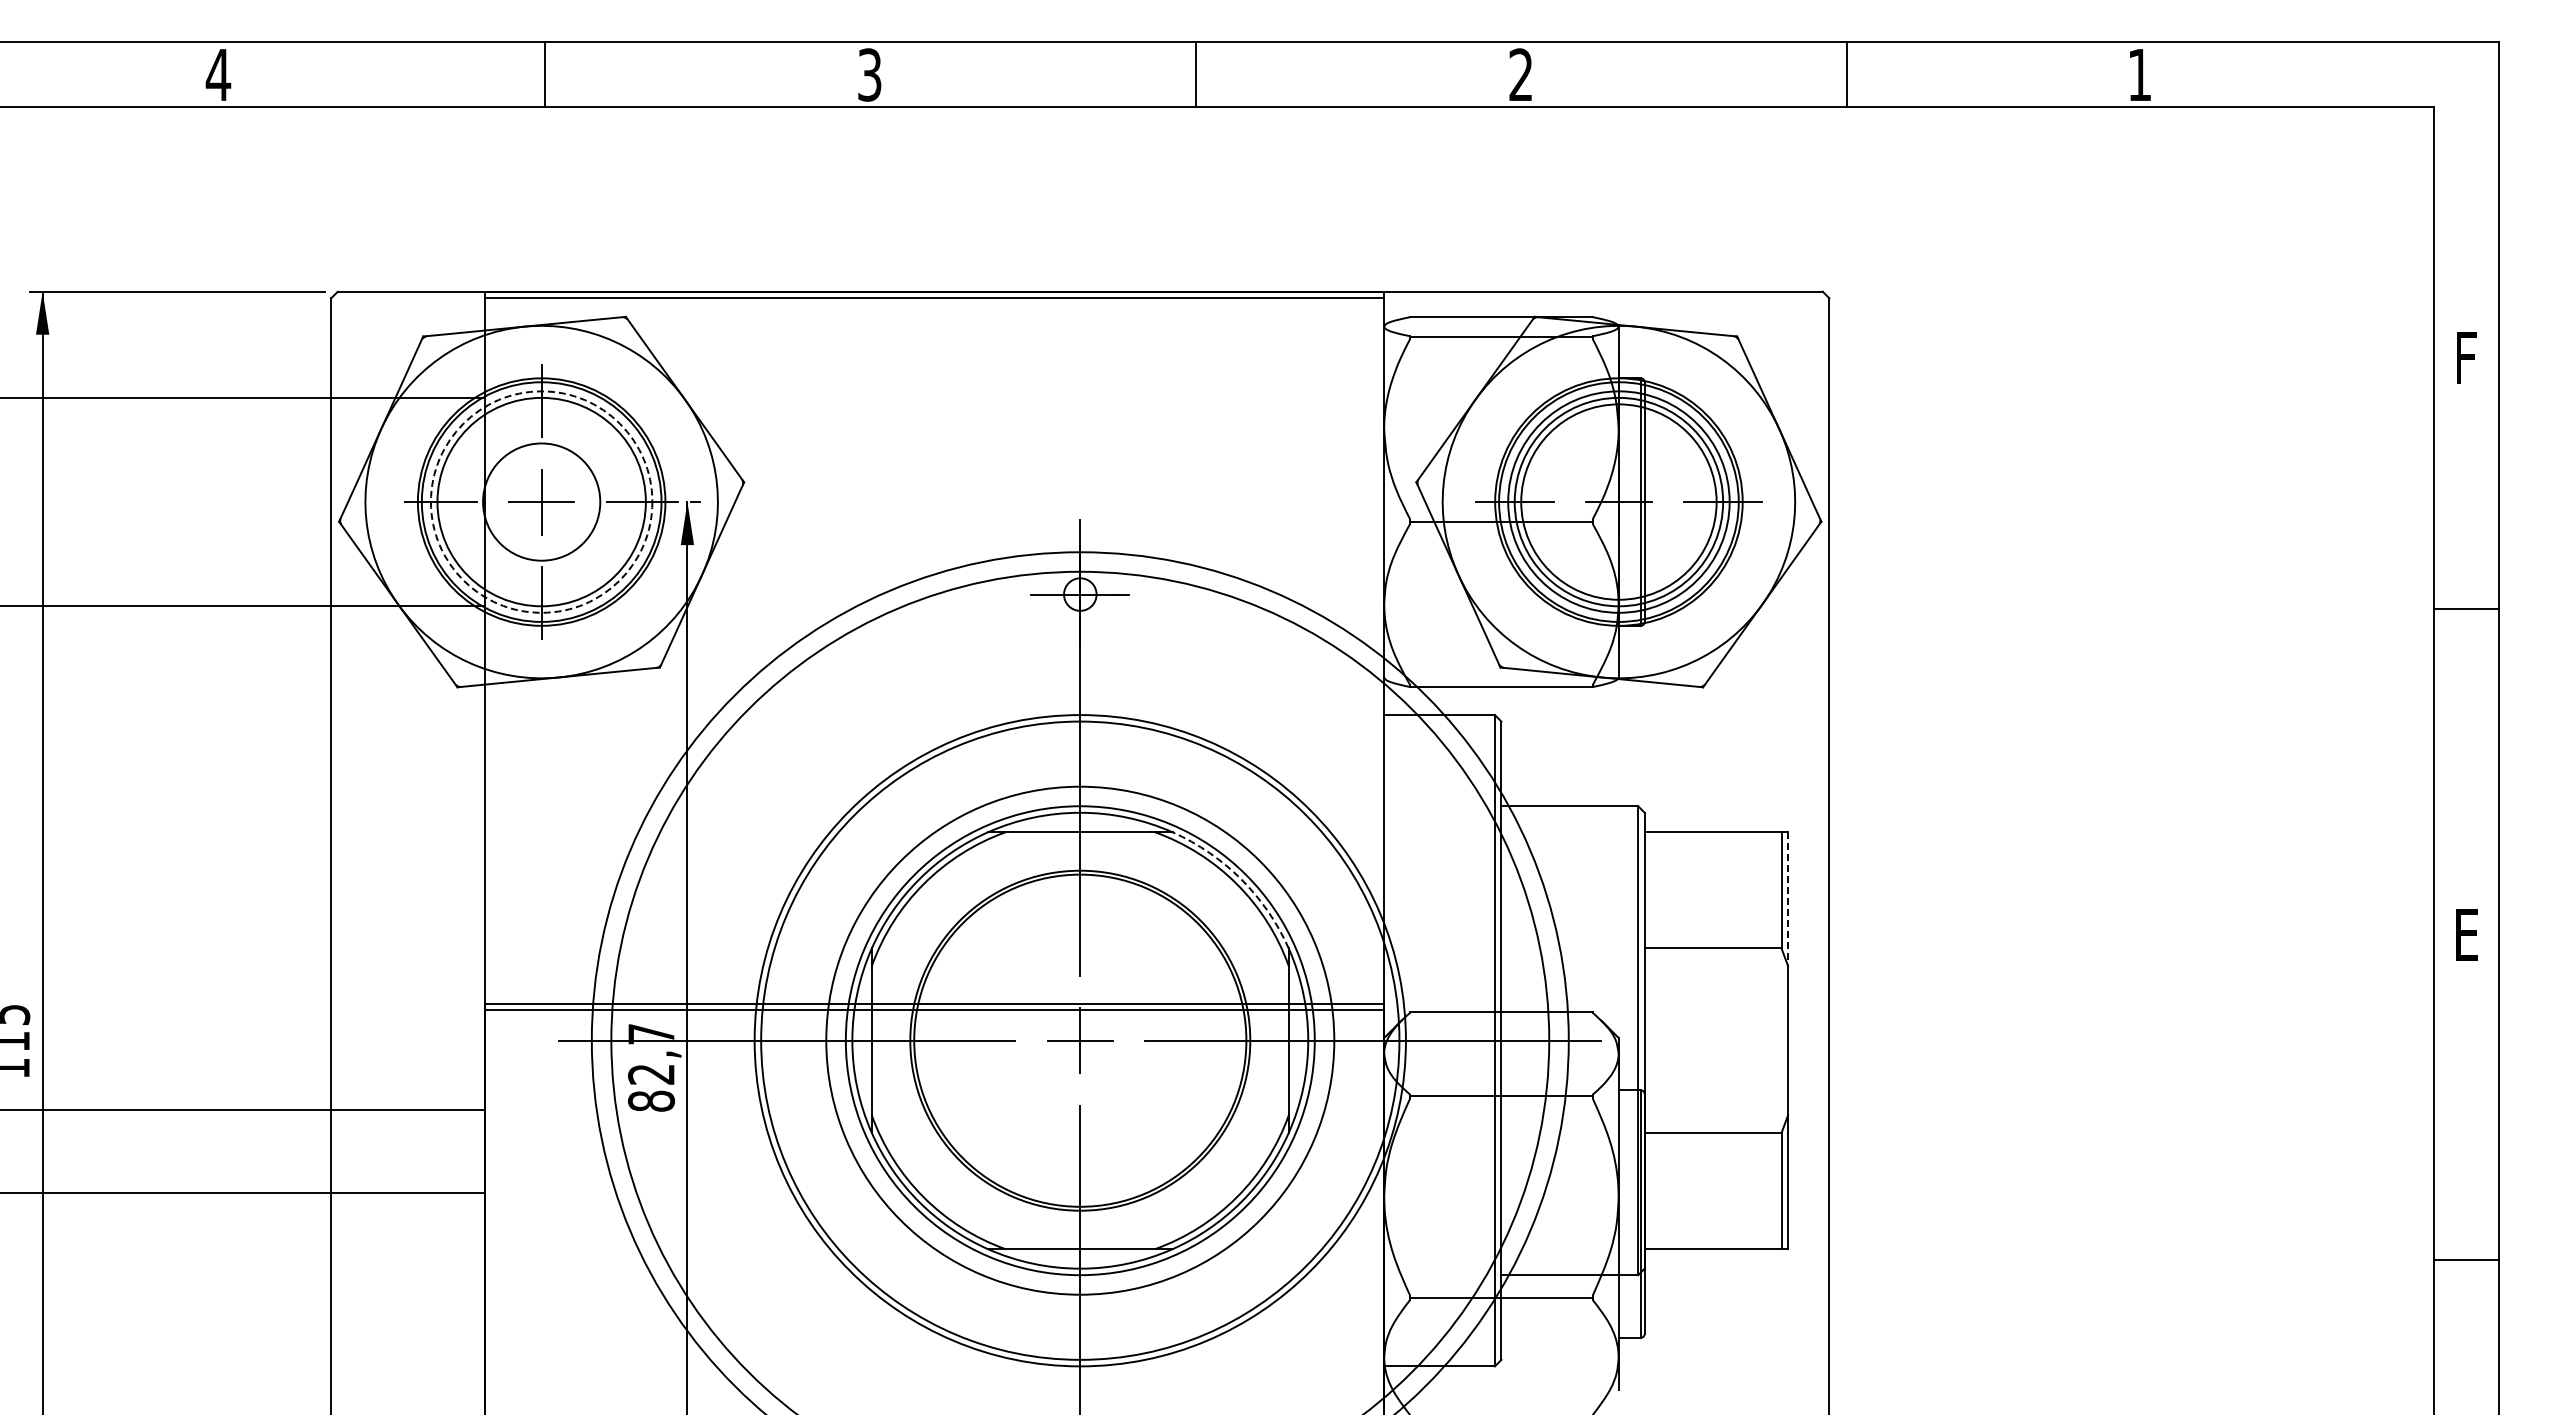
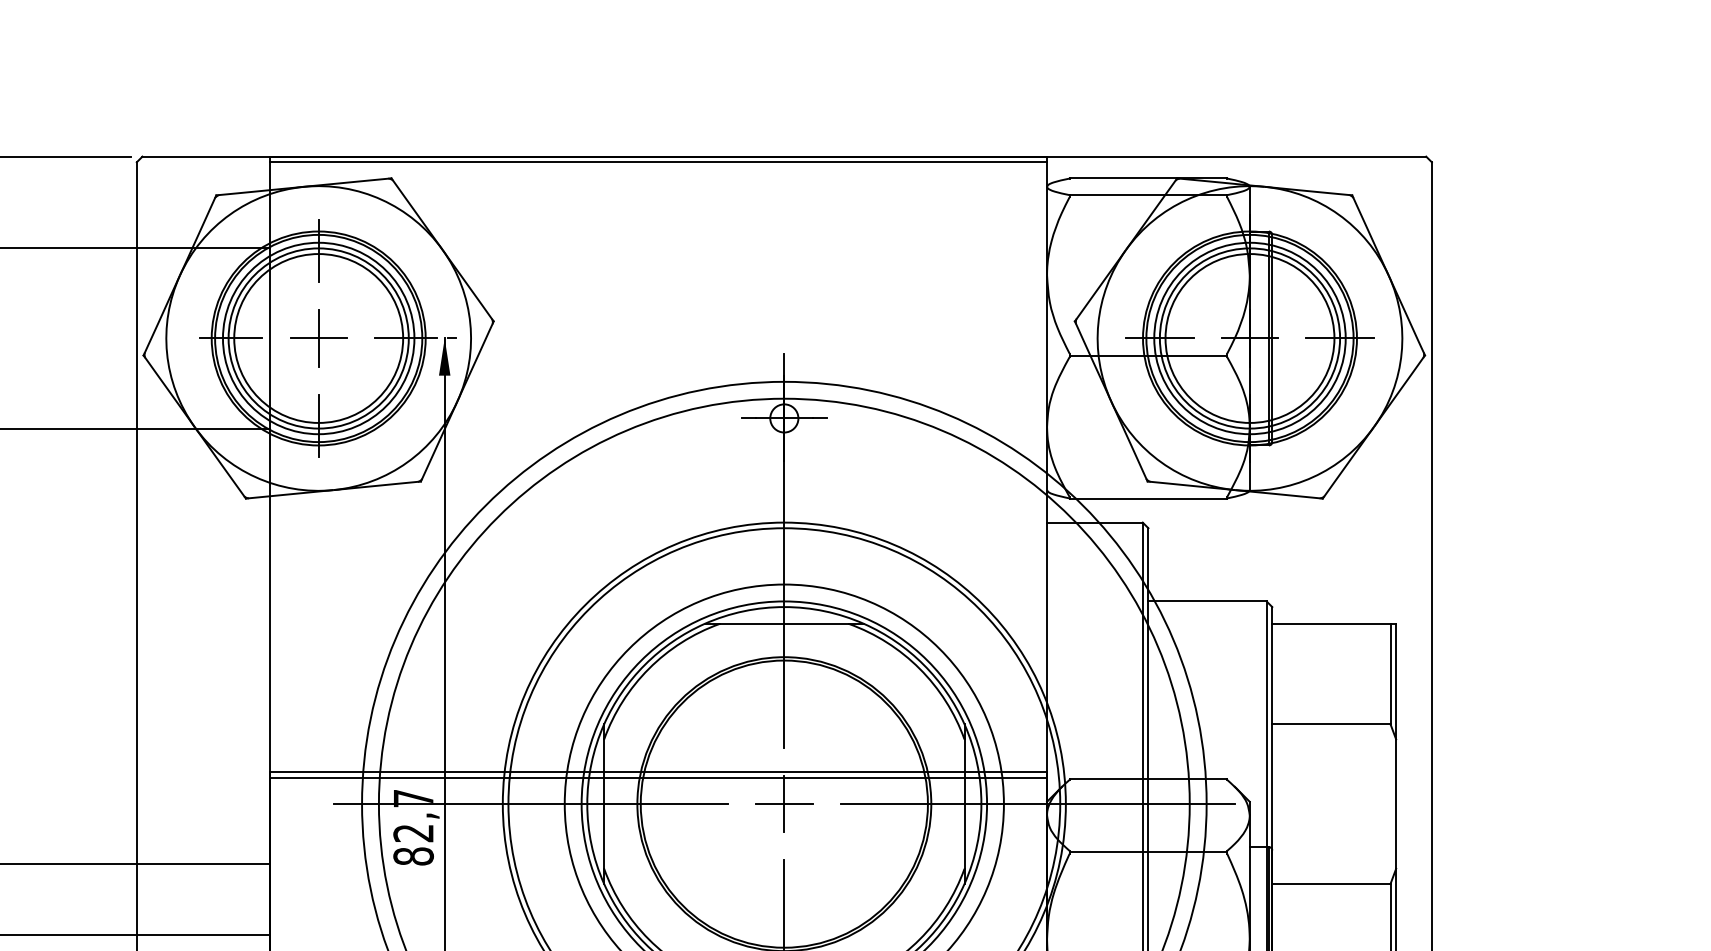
circle: (541, 501) -> (318, 337), dashed -> solid
circle: (541, 501) -> (318, 337), size x1.67
arc: (1241, 879) -> (923, 664), dashed -> solid
line: (1788, 899) -> (1396, 682), dashed -> solid

